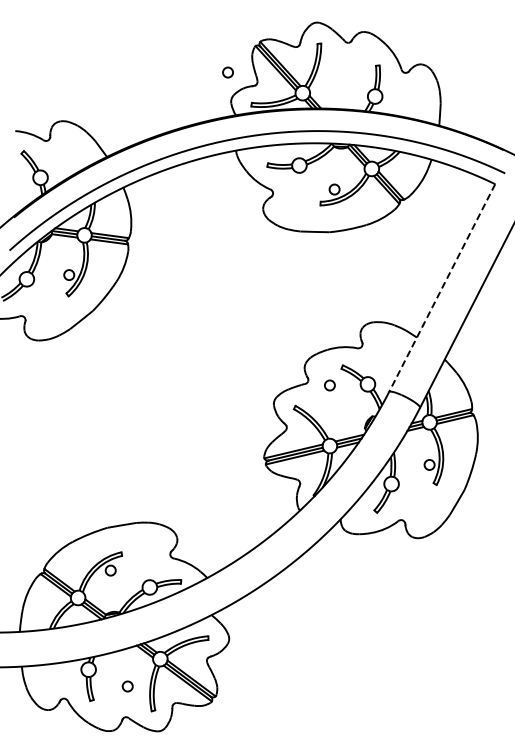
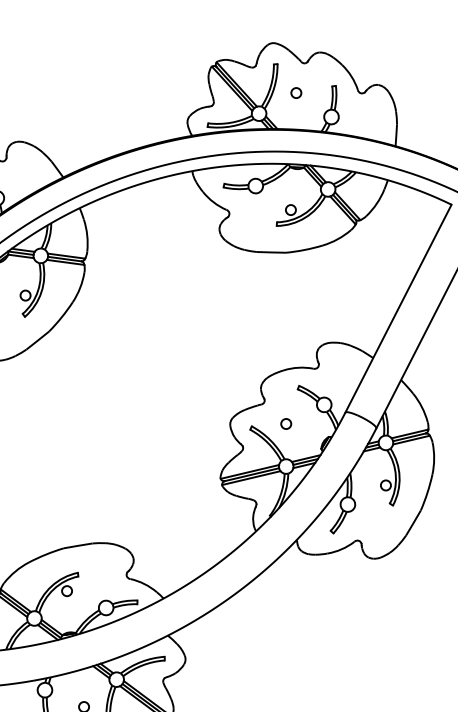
circle: (227, 72) -> (295, 93), moved
line: (442, 288) -> (398, 309), dashed -> solid
circle: (329, 385) -> (285, 424), moved

